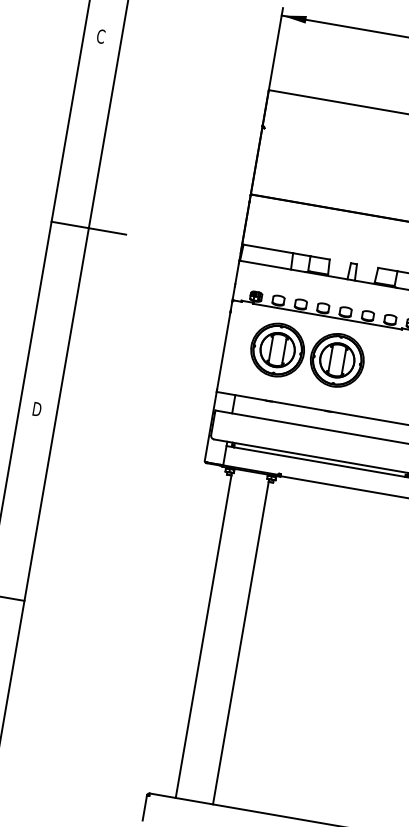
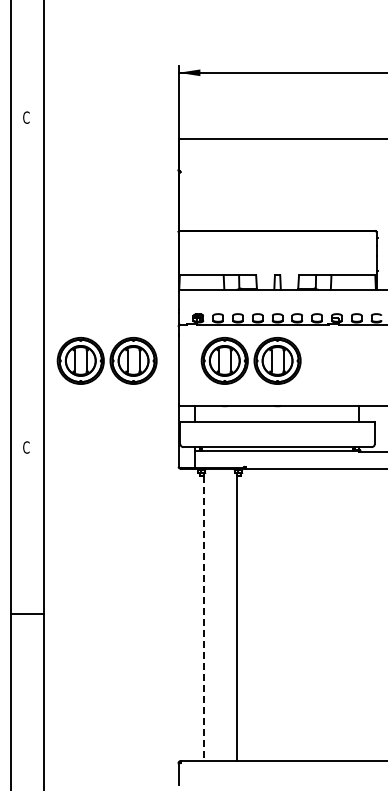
line: (88, 228) -> (44, 284), removed
part: (144, 326) -> (106, 360), added
text: (36, 409) -> (26, 447), D -> C
line: (203, 636) -> (203, 618), solid -> dashed

